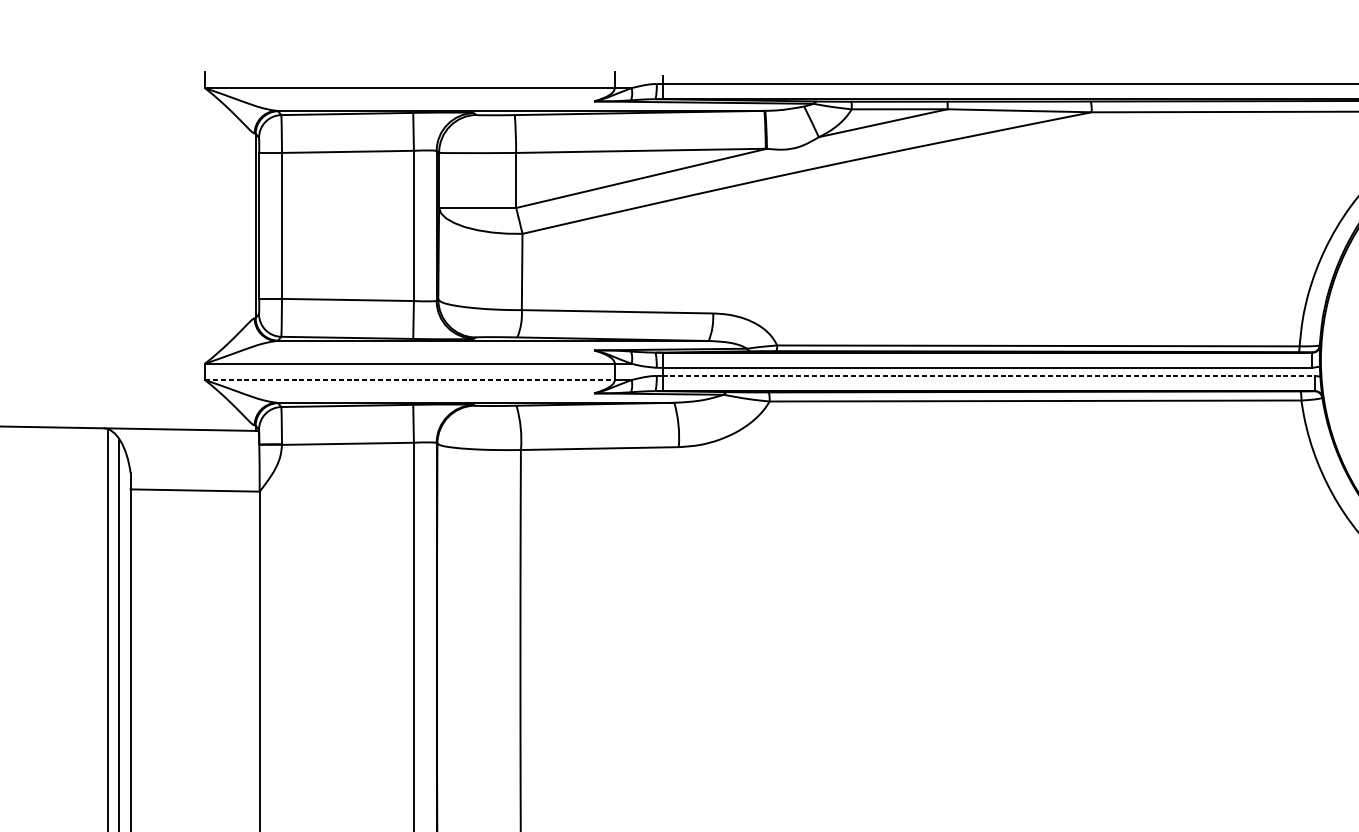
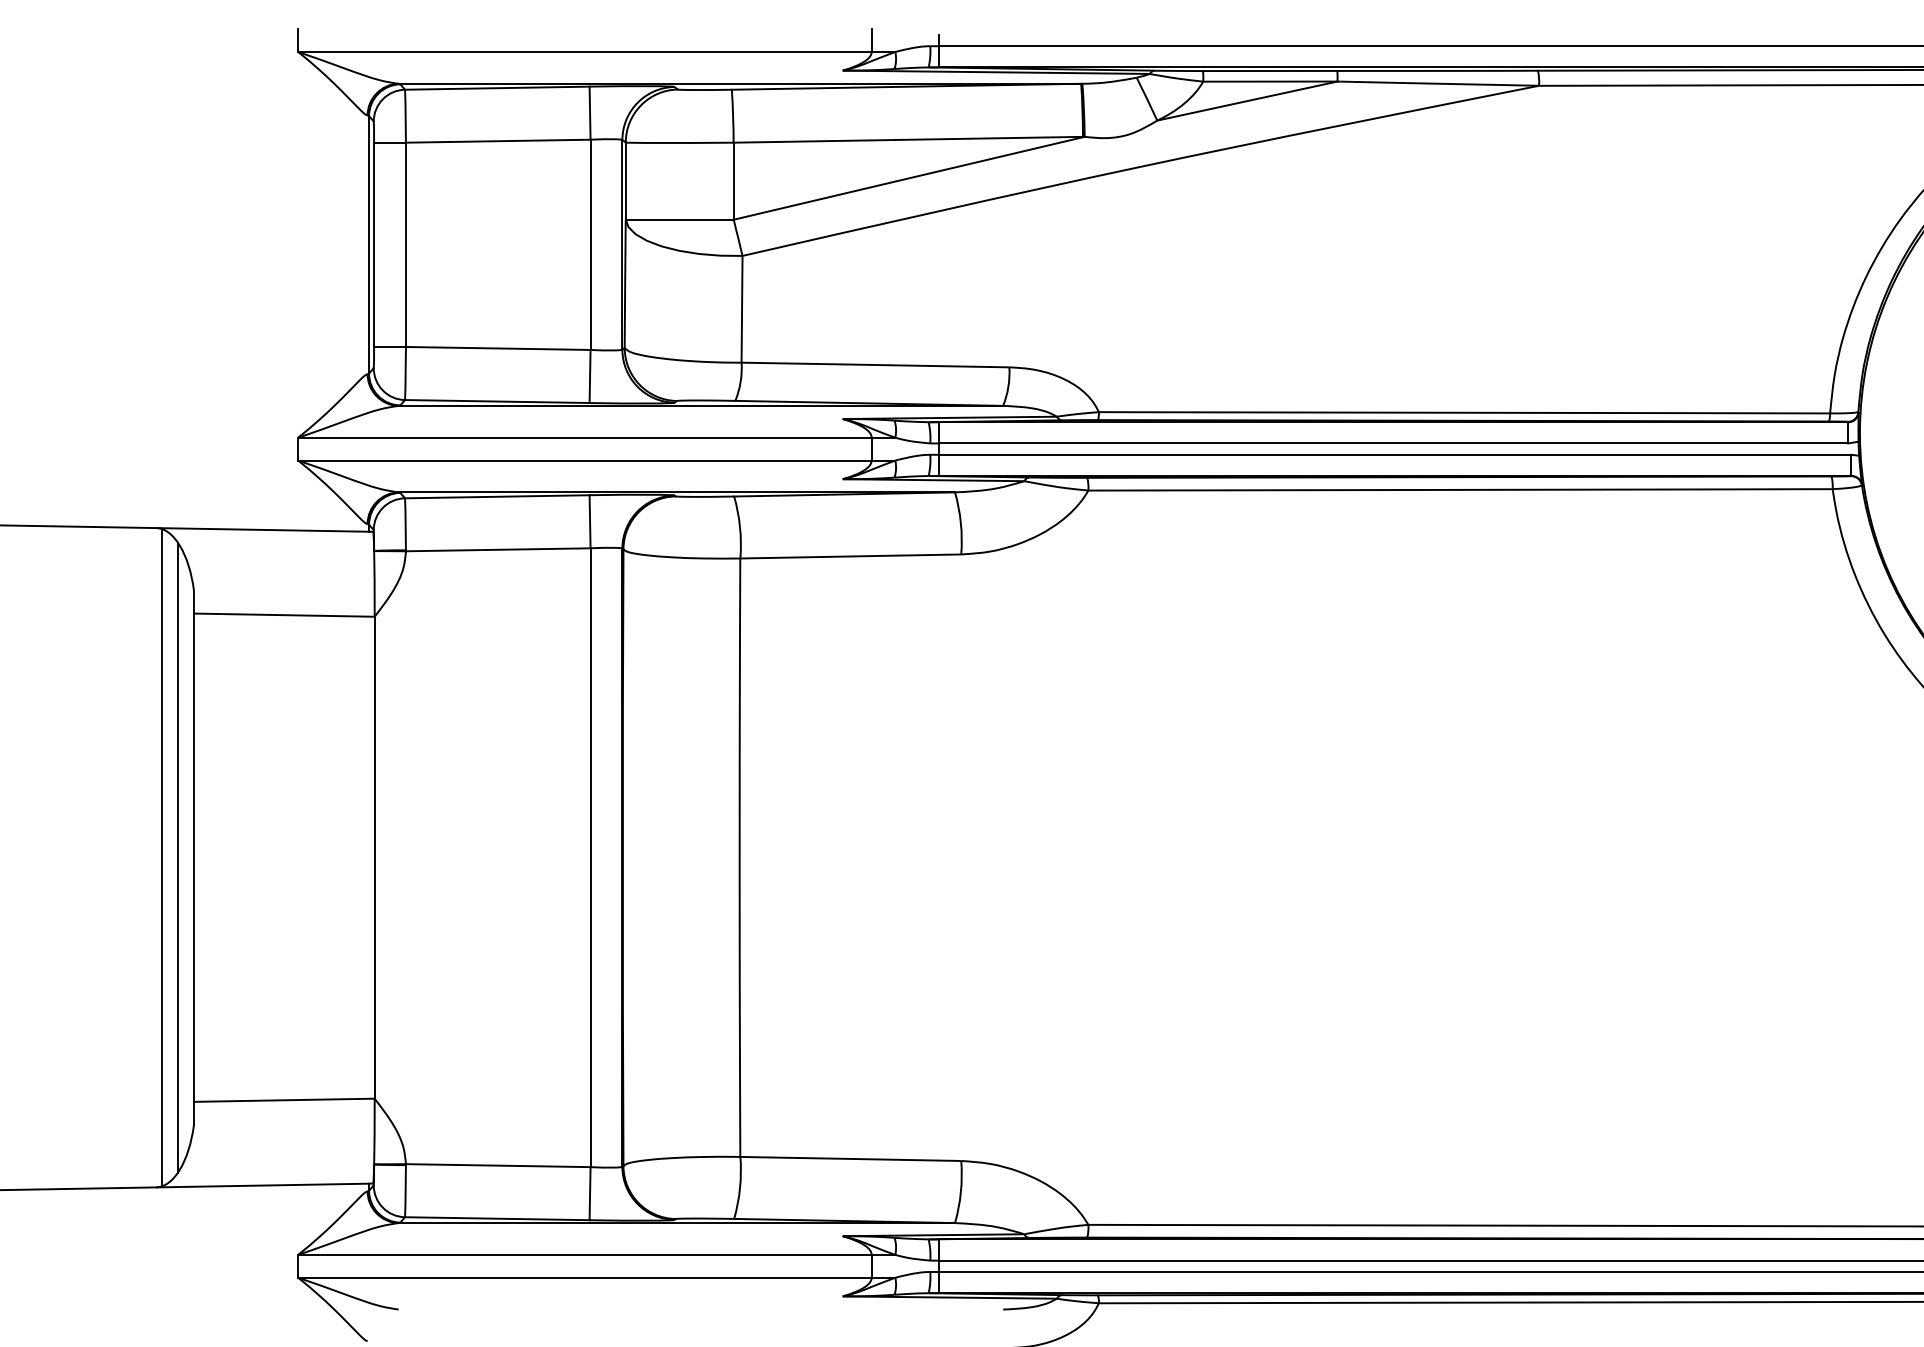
line: (989, 375) -> (1395, 454), dashed -> solid
line: (410, 380) -> (585, 460), dashed -> solid

